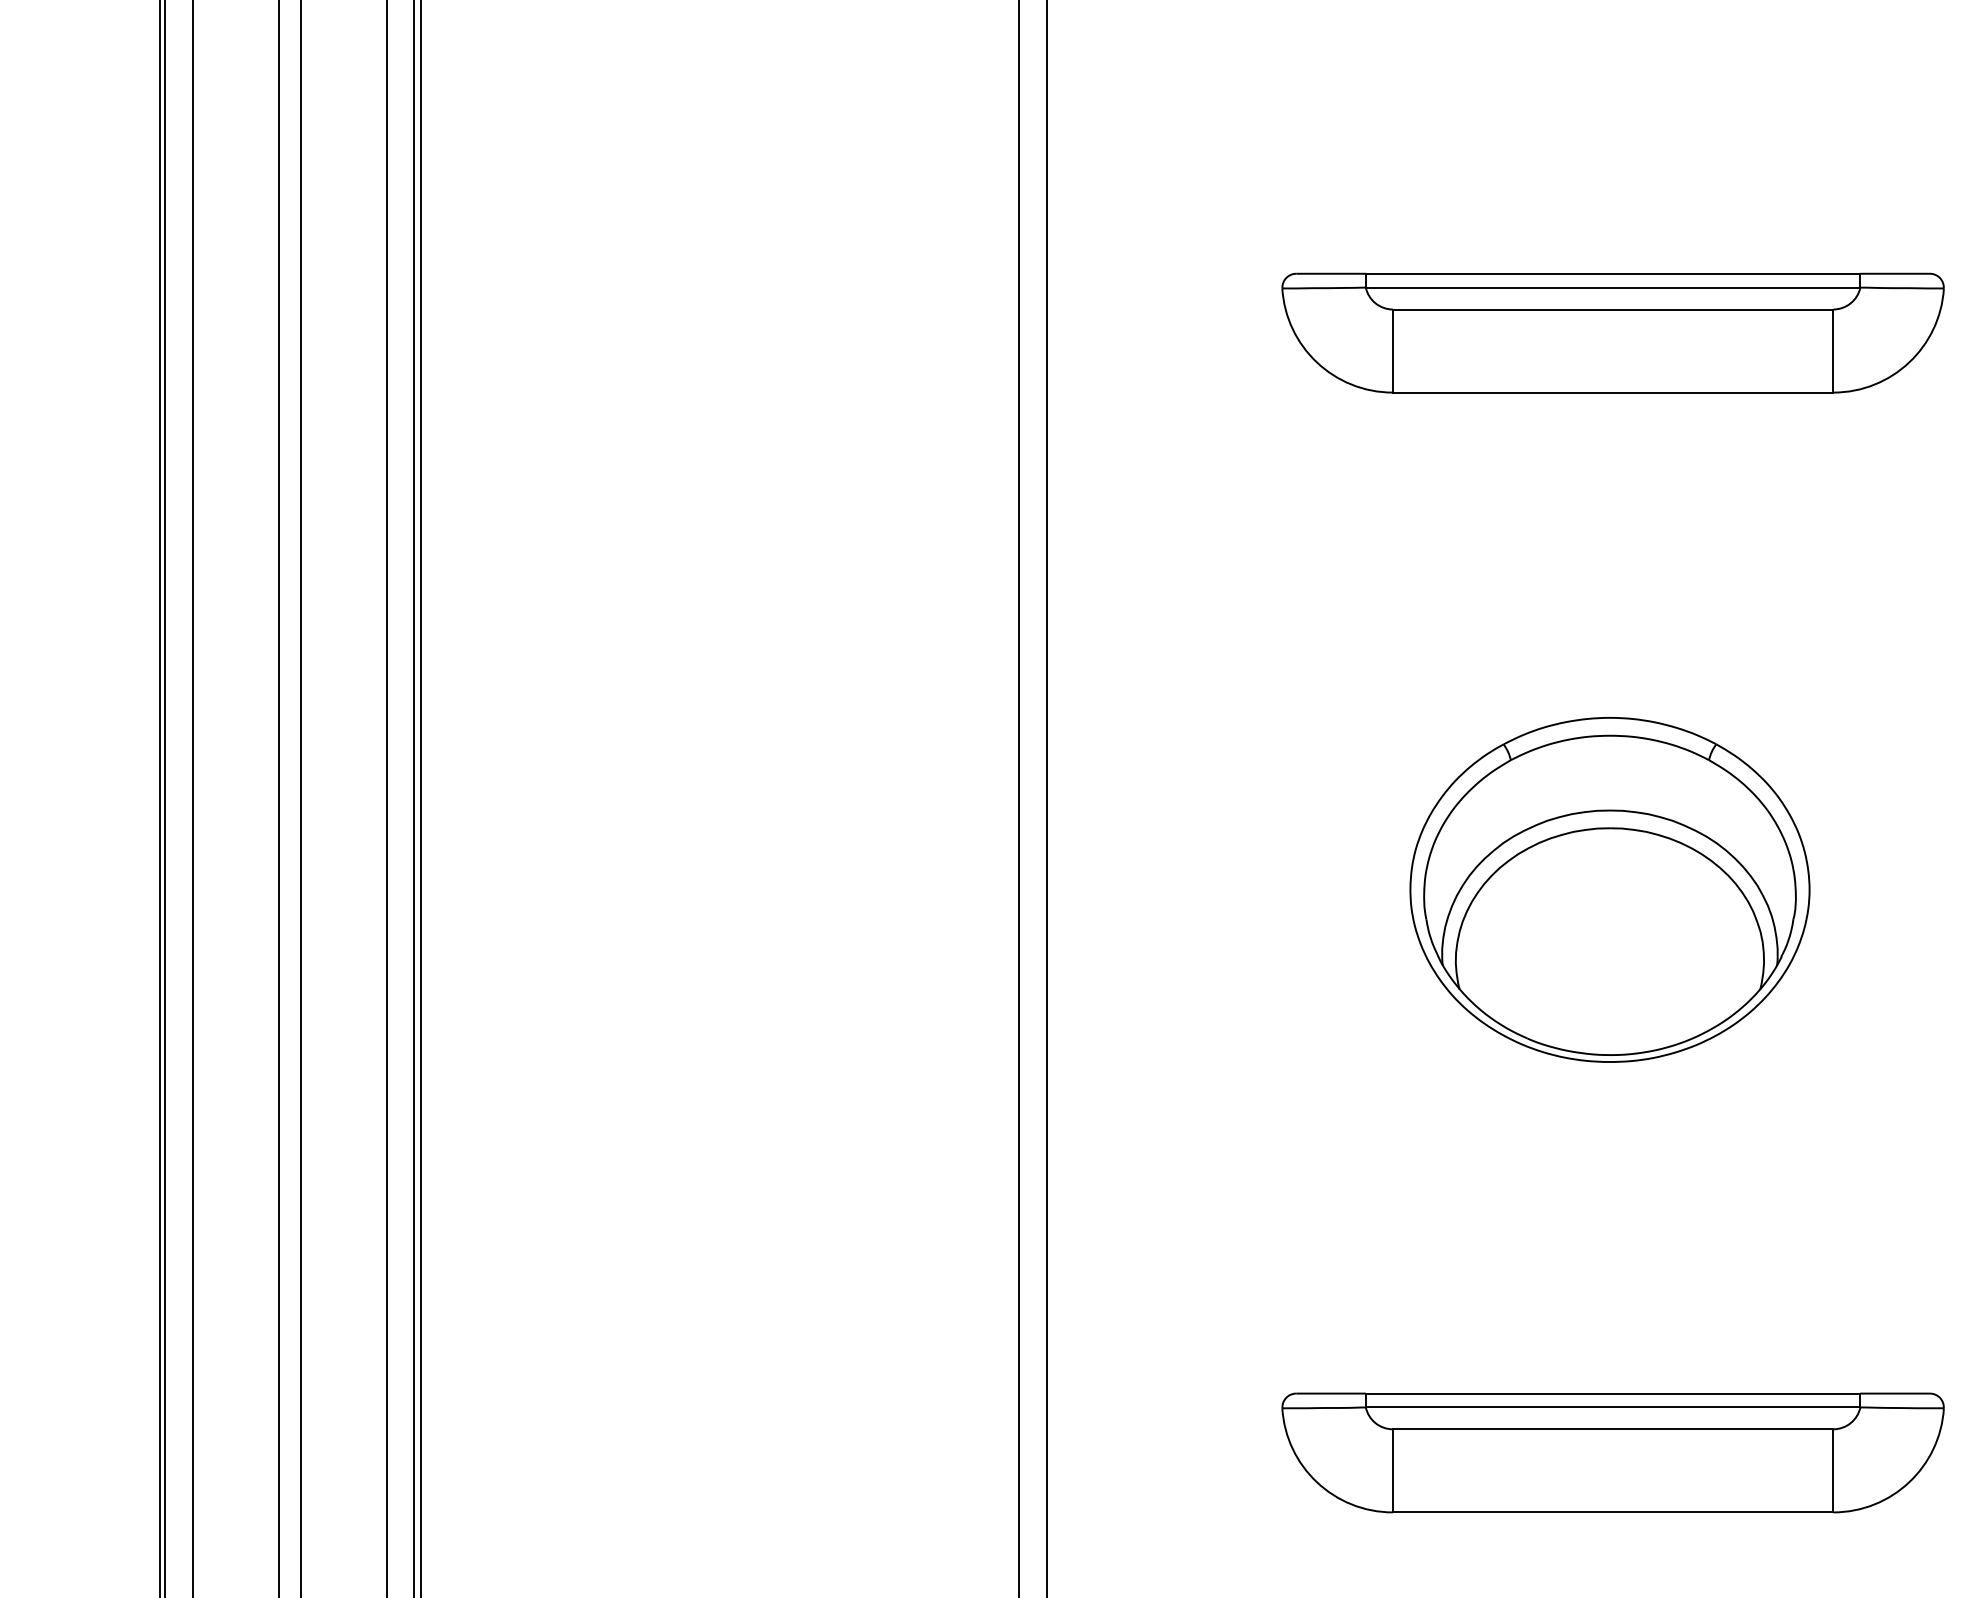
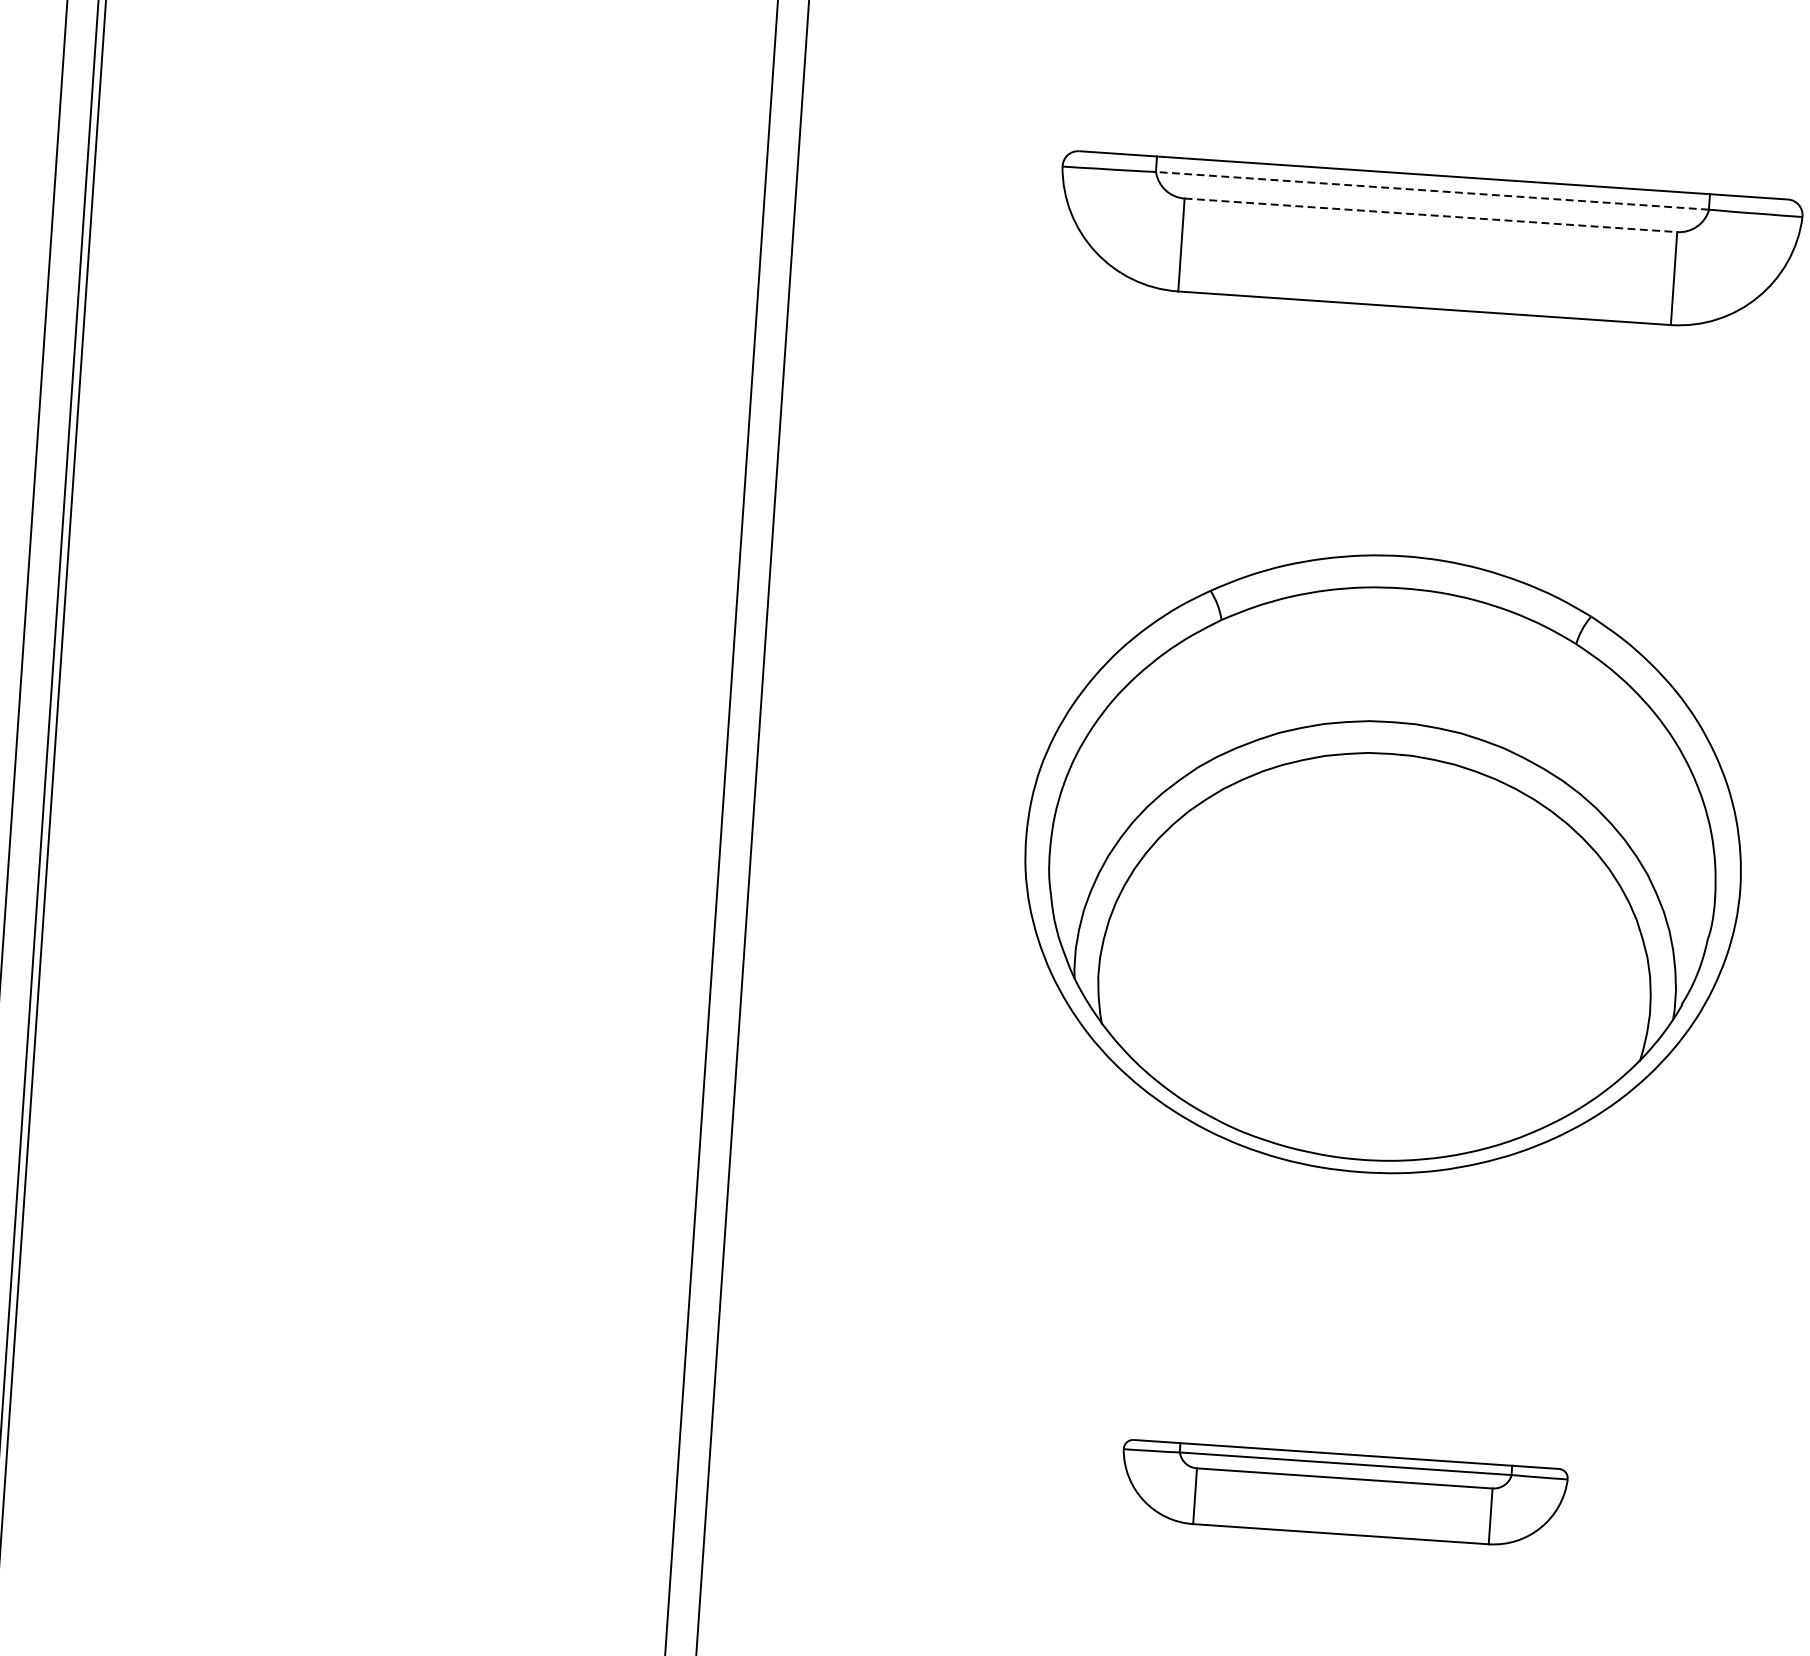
line: (1612, 287) -> (1431, 190), solid -> dashed
line: (1613, 309) -> (1431, 215), solid -> dashed
part: (1609, 889) -> (1382, 863), size x1.6
part: (1612, 1452) -> (1343, 1493), size x0.6

